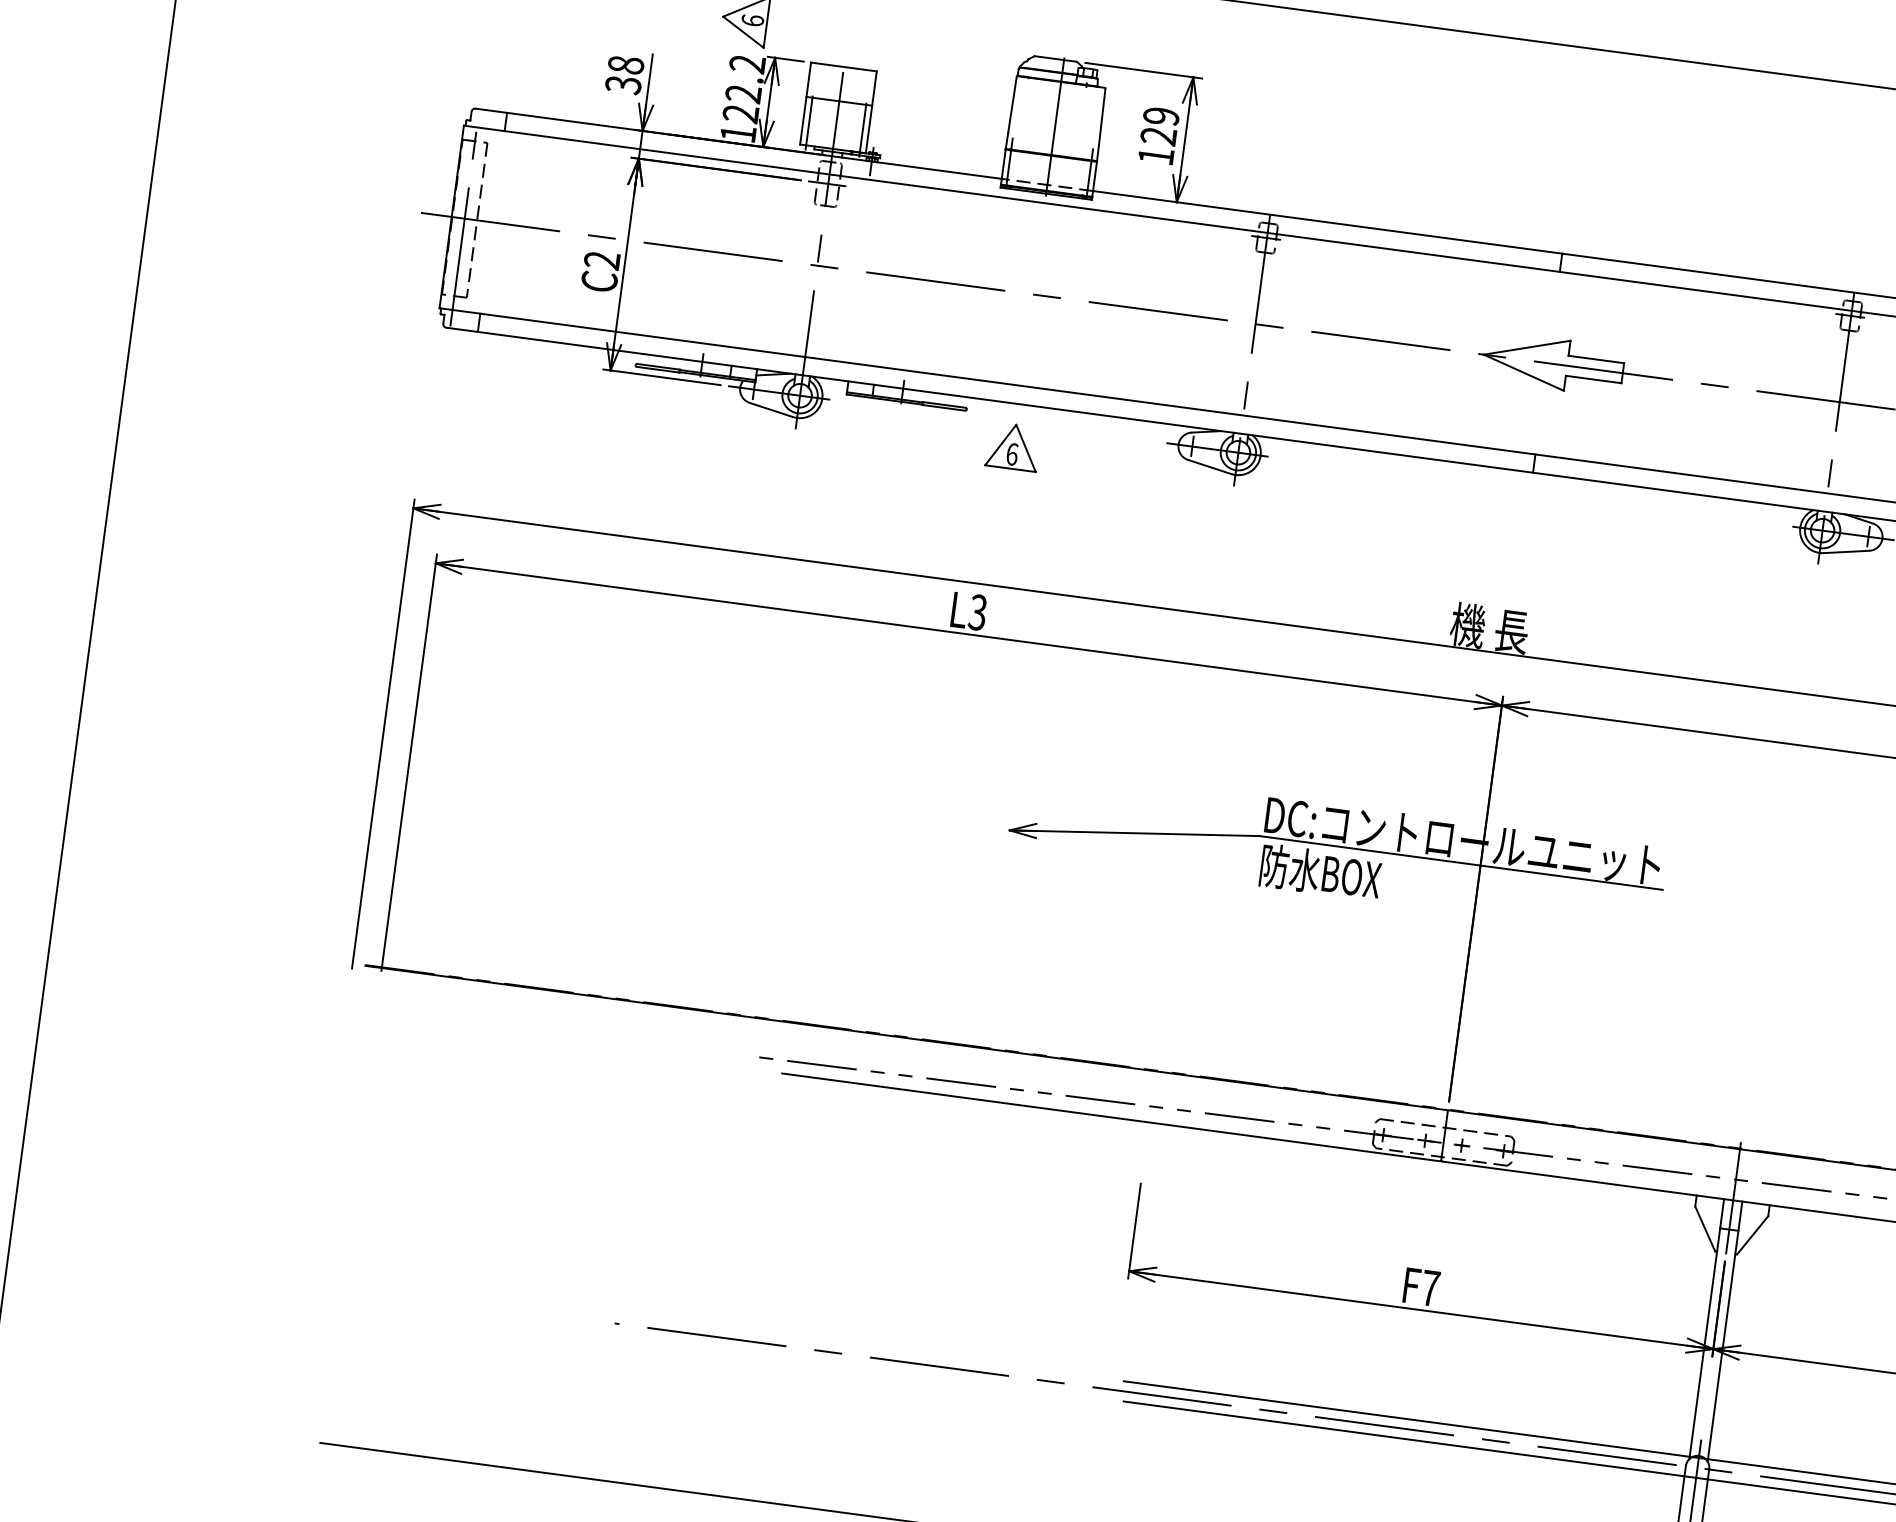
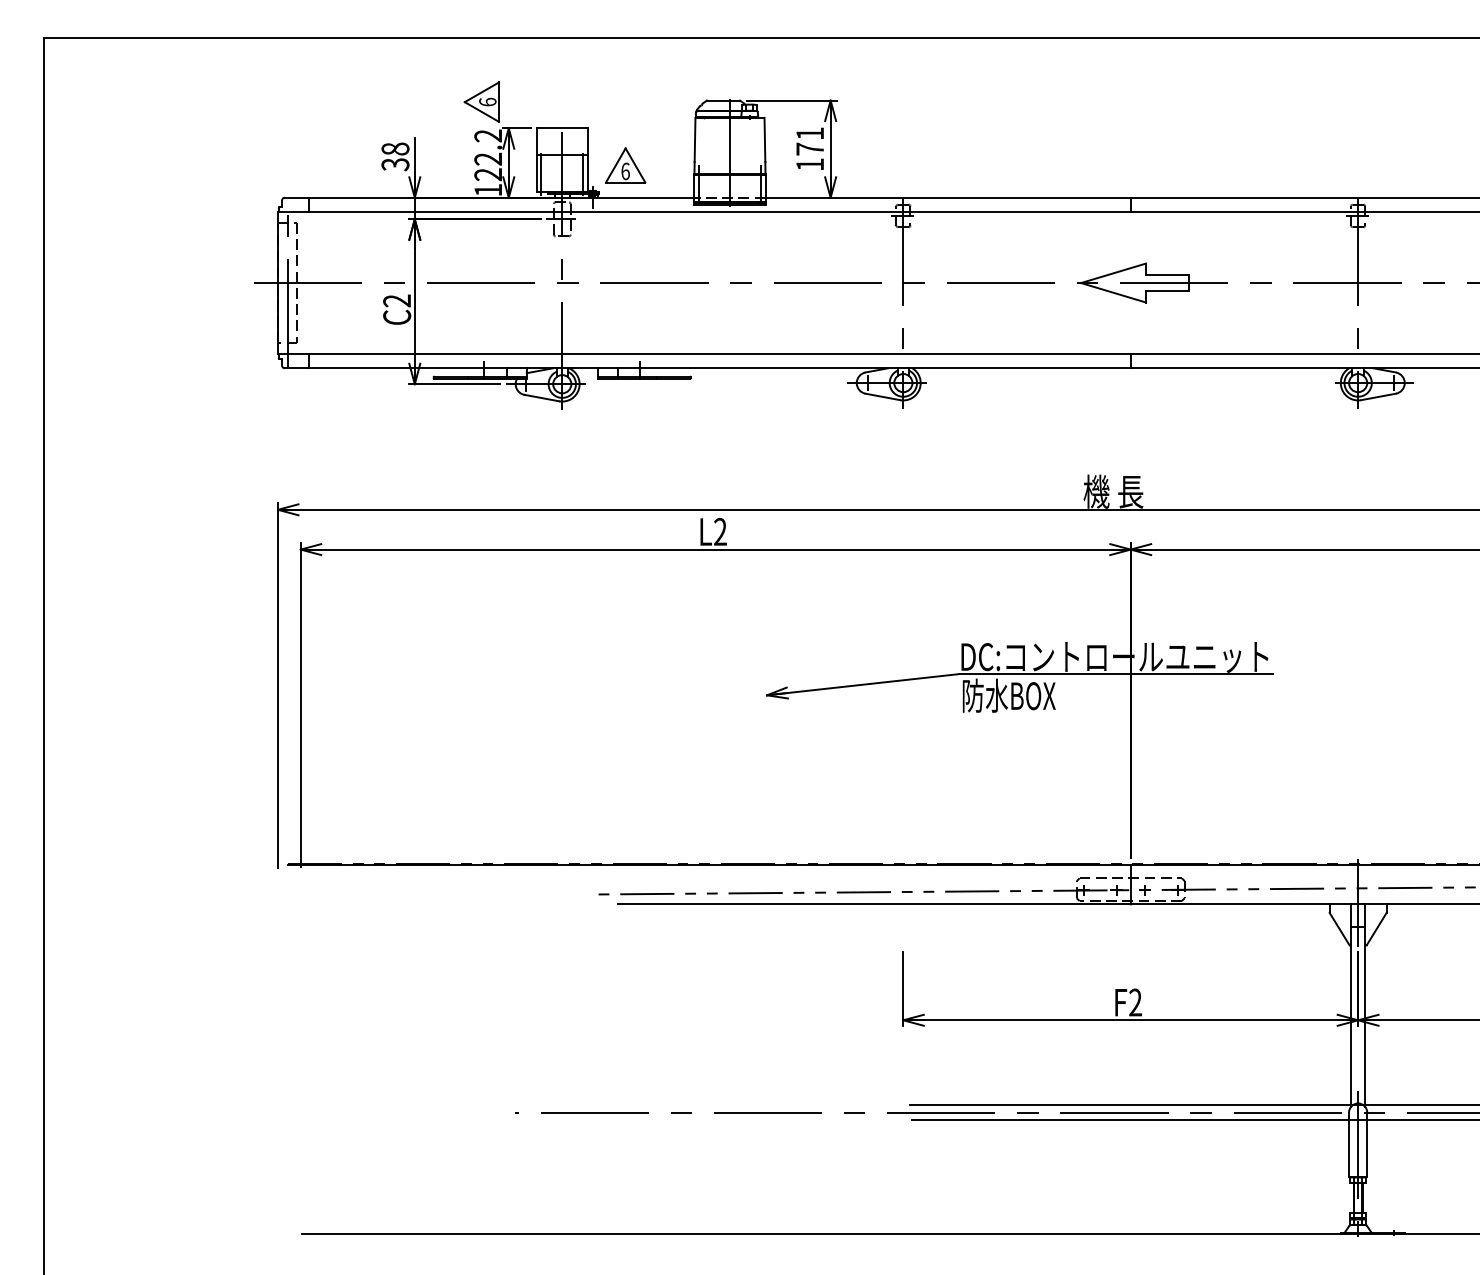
text: (1160, 126) -> (810, 141), 129 -> 171
part: (1013, 446) -> (625, 165), moved
text: (976, 611) -> (719, 531), L3 -> L2
text: (1430, 1288) -> (1135, 1002), F7 -> F2

